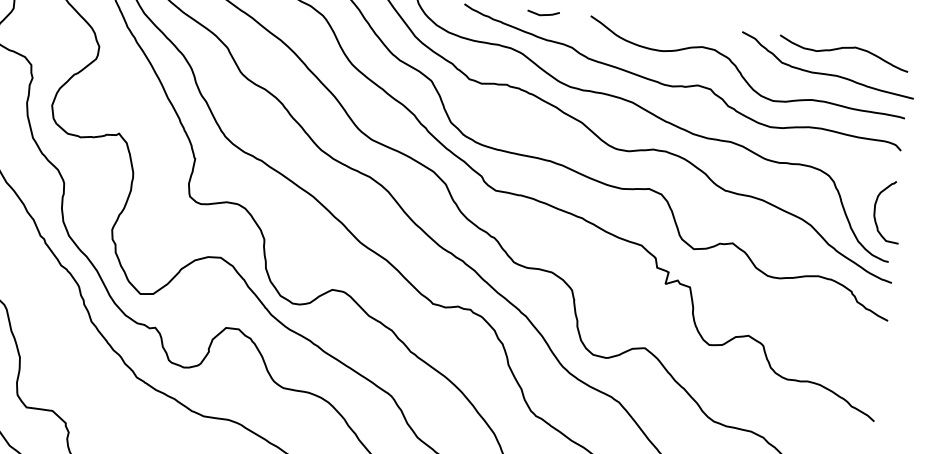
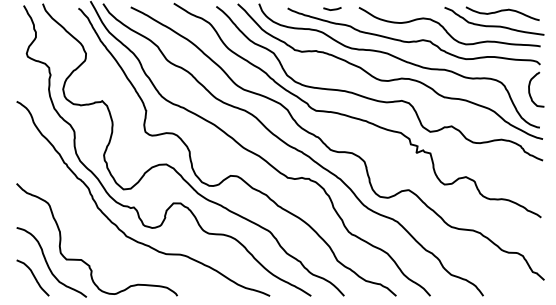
curve: (876, 214) -> (530, 91), moved

